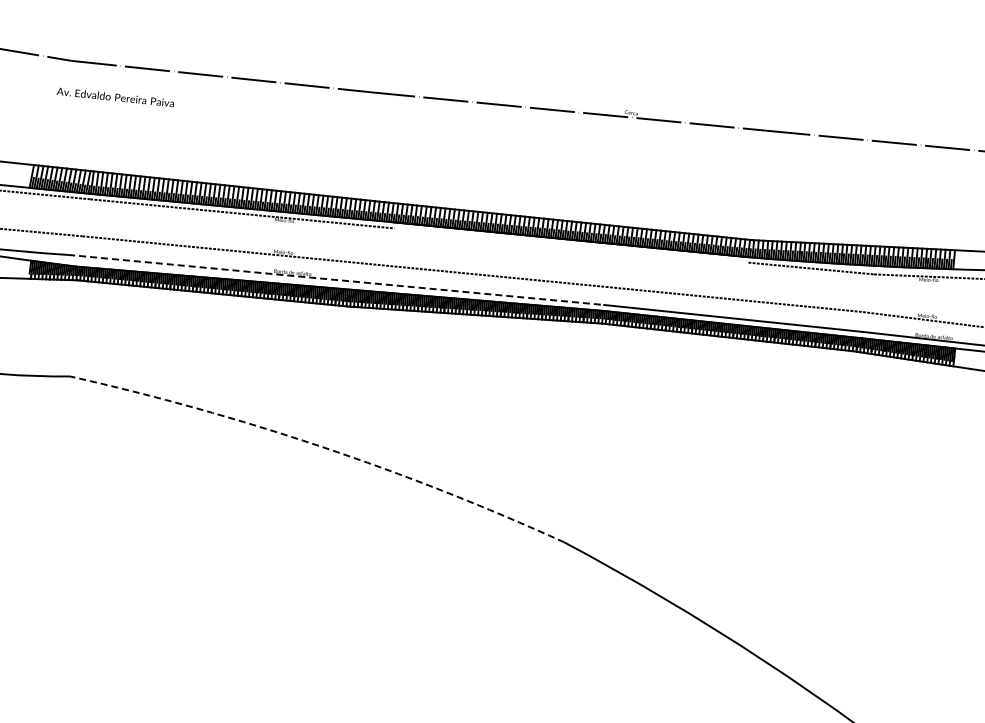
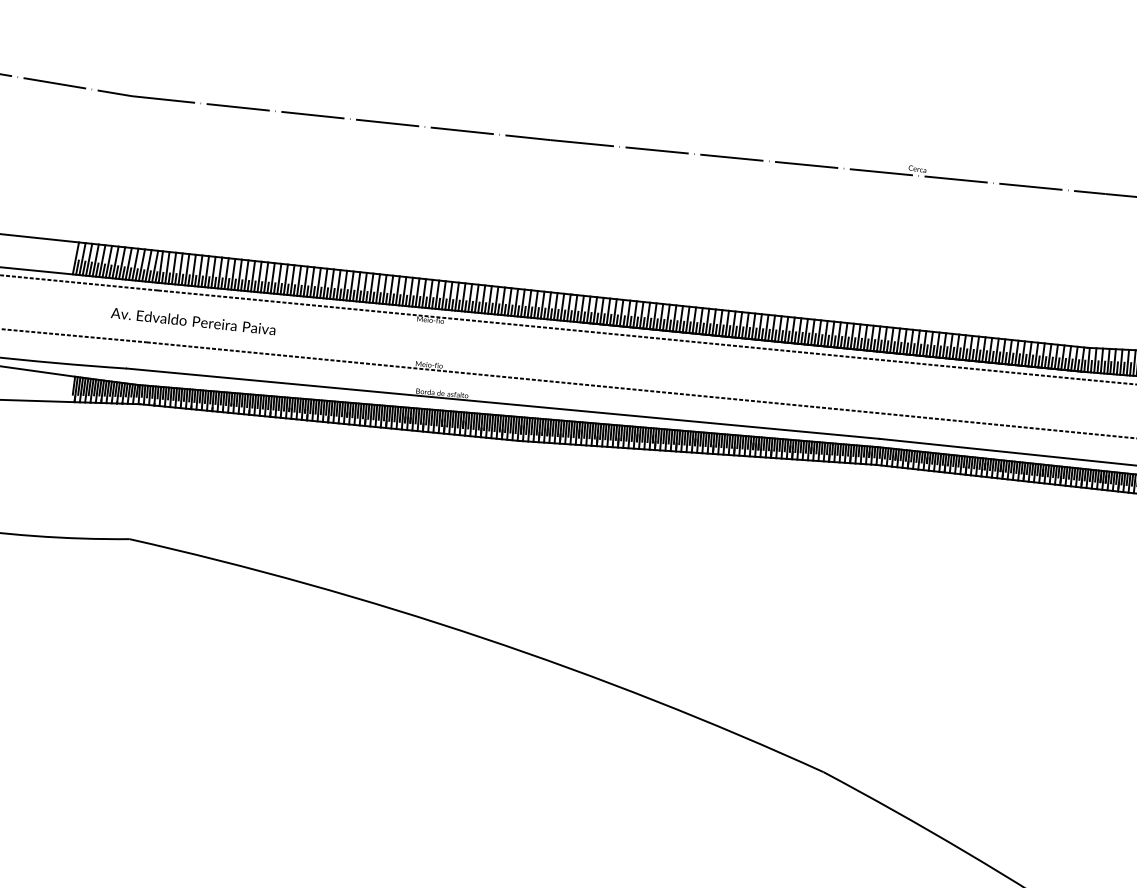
text: (114, 97) -> (191, 321), moved
line: (571, 245) -> (833, 355), added
line: (336, 280) -> (503, 404), dashed -> solid
arc: (321, 446) -> (482, 637), dashed -> solid

